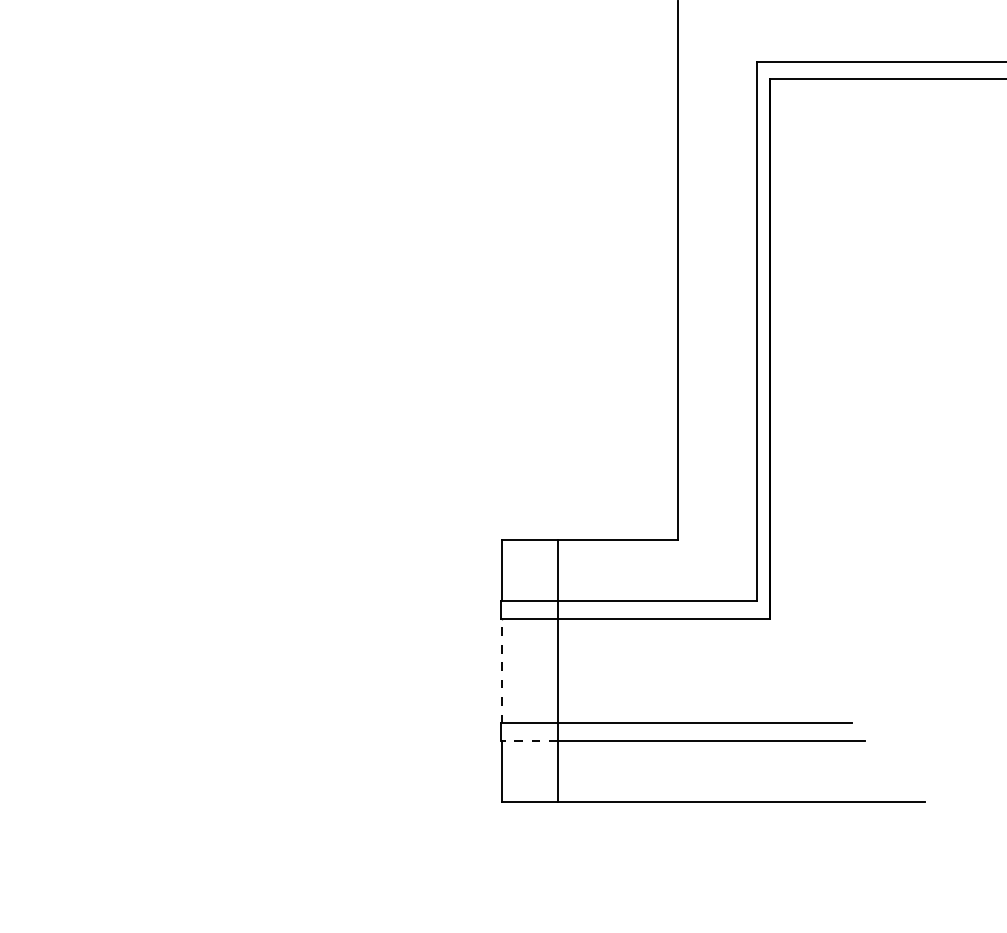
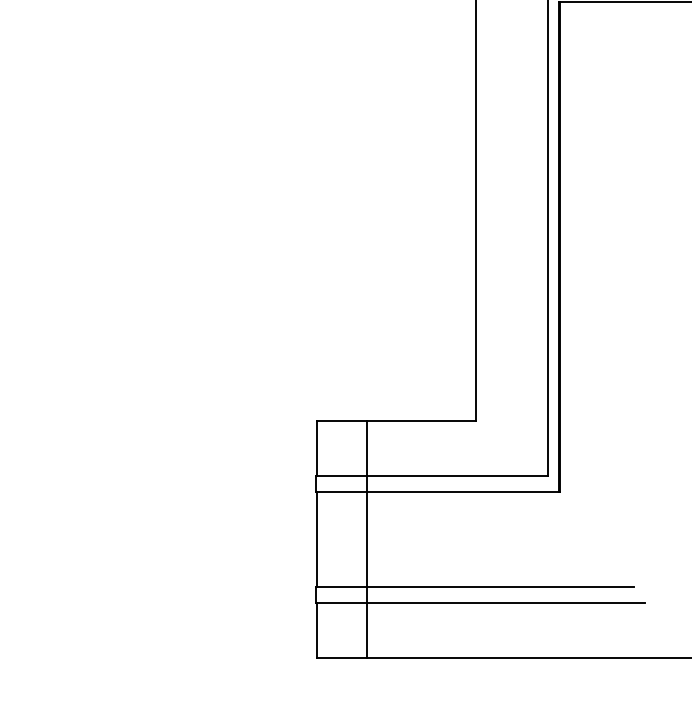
line: (502, 670) -> (316, 539), dashed -> solid
line: (529, 740) -> (341, 602), dashed -> solid

